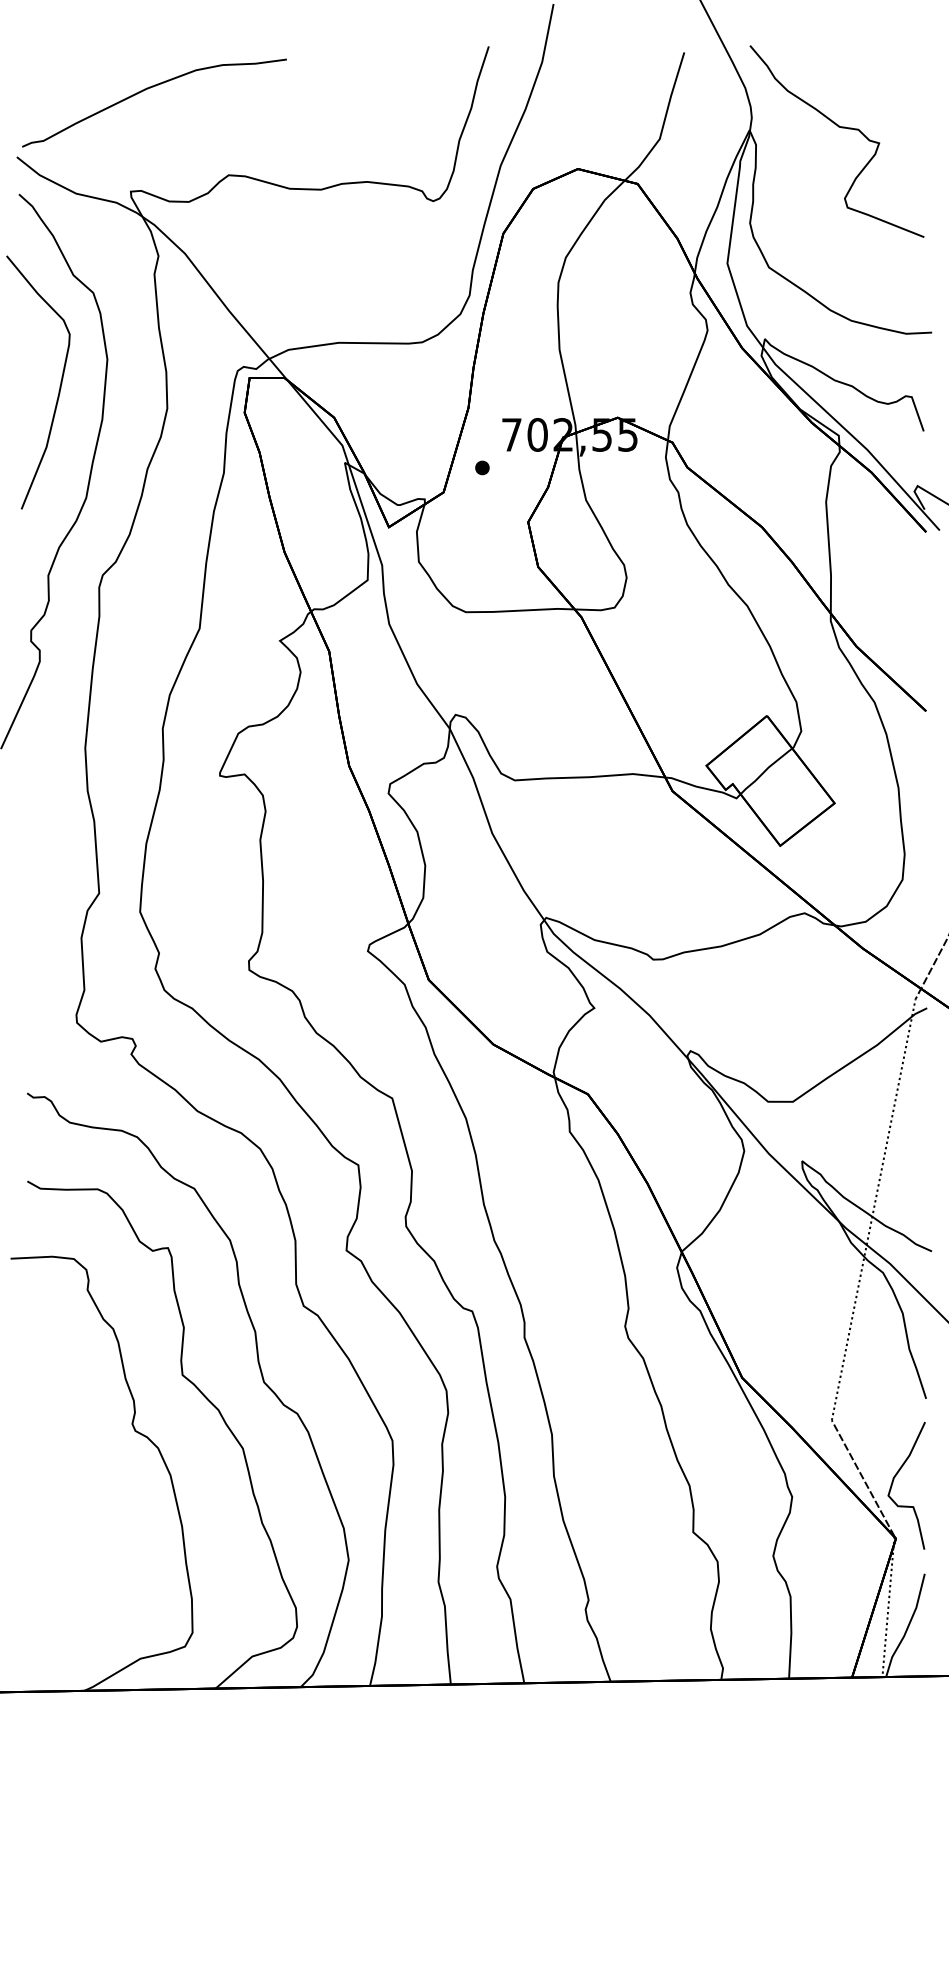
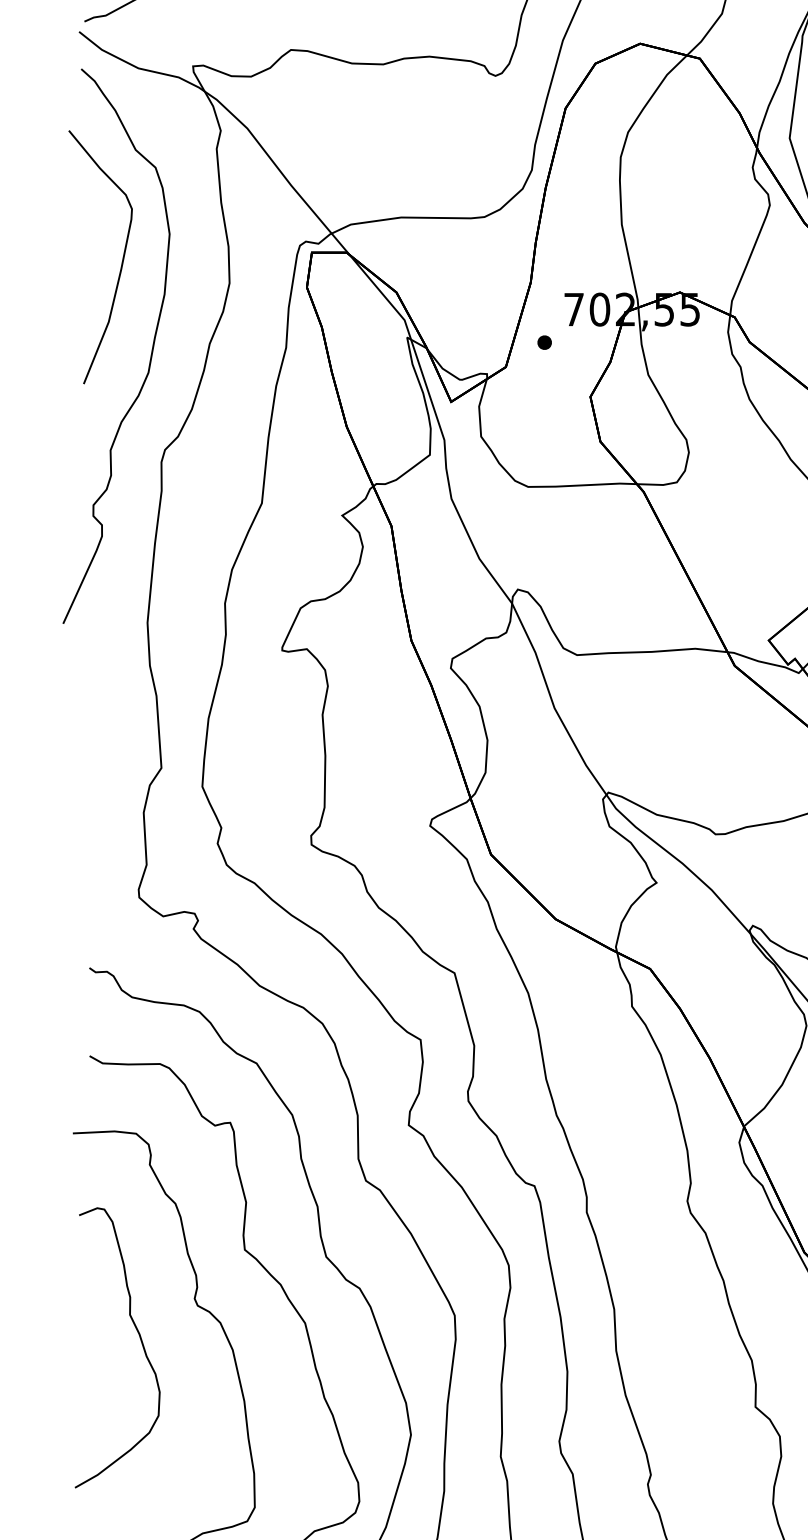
curve: (77, 1464) -> (139, 1339), added

